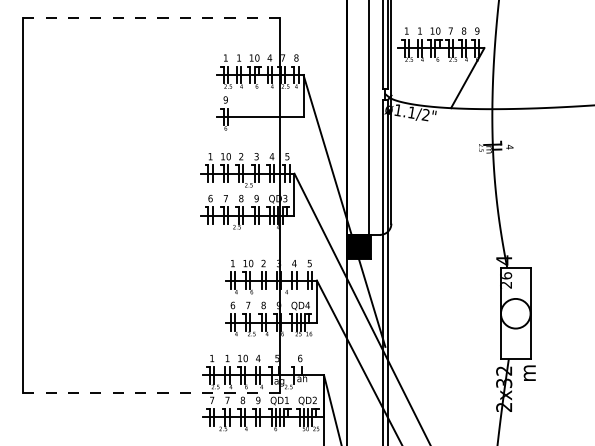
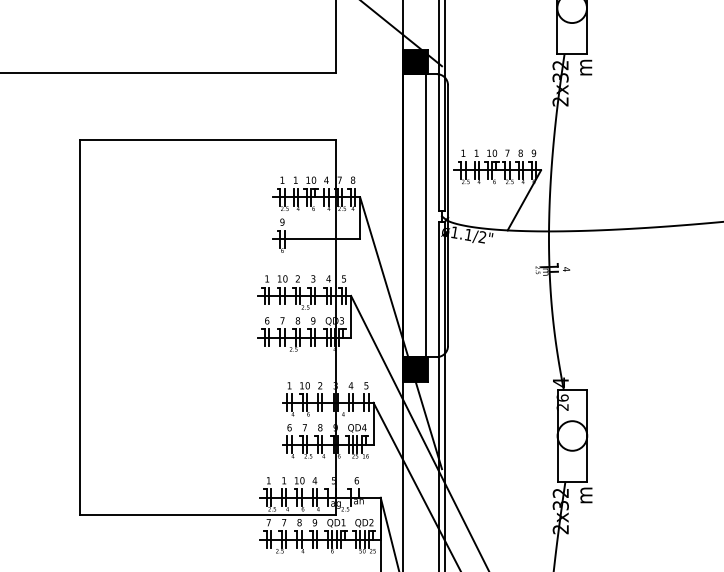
line: (151, 18) -> (208, 140), dashed -> solid
line: (151, 393) -> (208, 515), dashed -> solid

